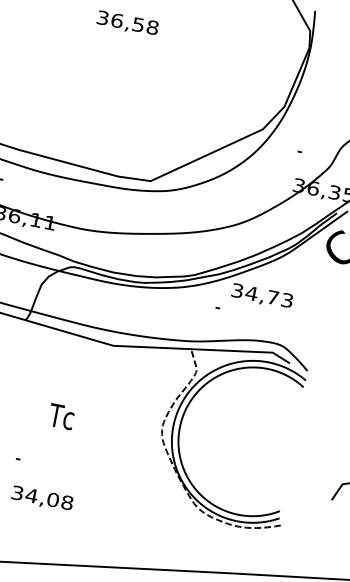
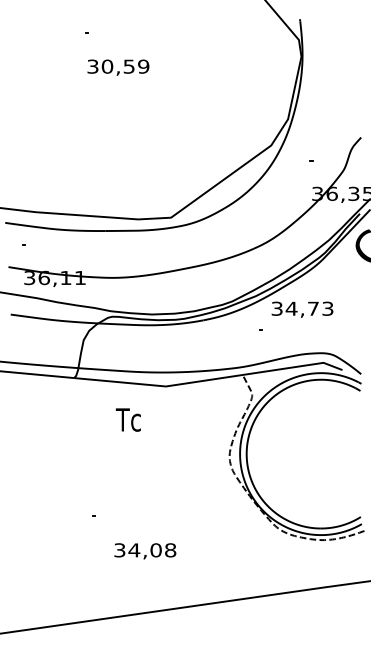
text: (134, 23) -> (125, 66), 36,58 -> 30,59
text: (60, 416) -> (127, 419), moved
text: (42, 499) -> (145, 551), moved

